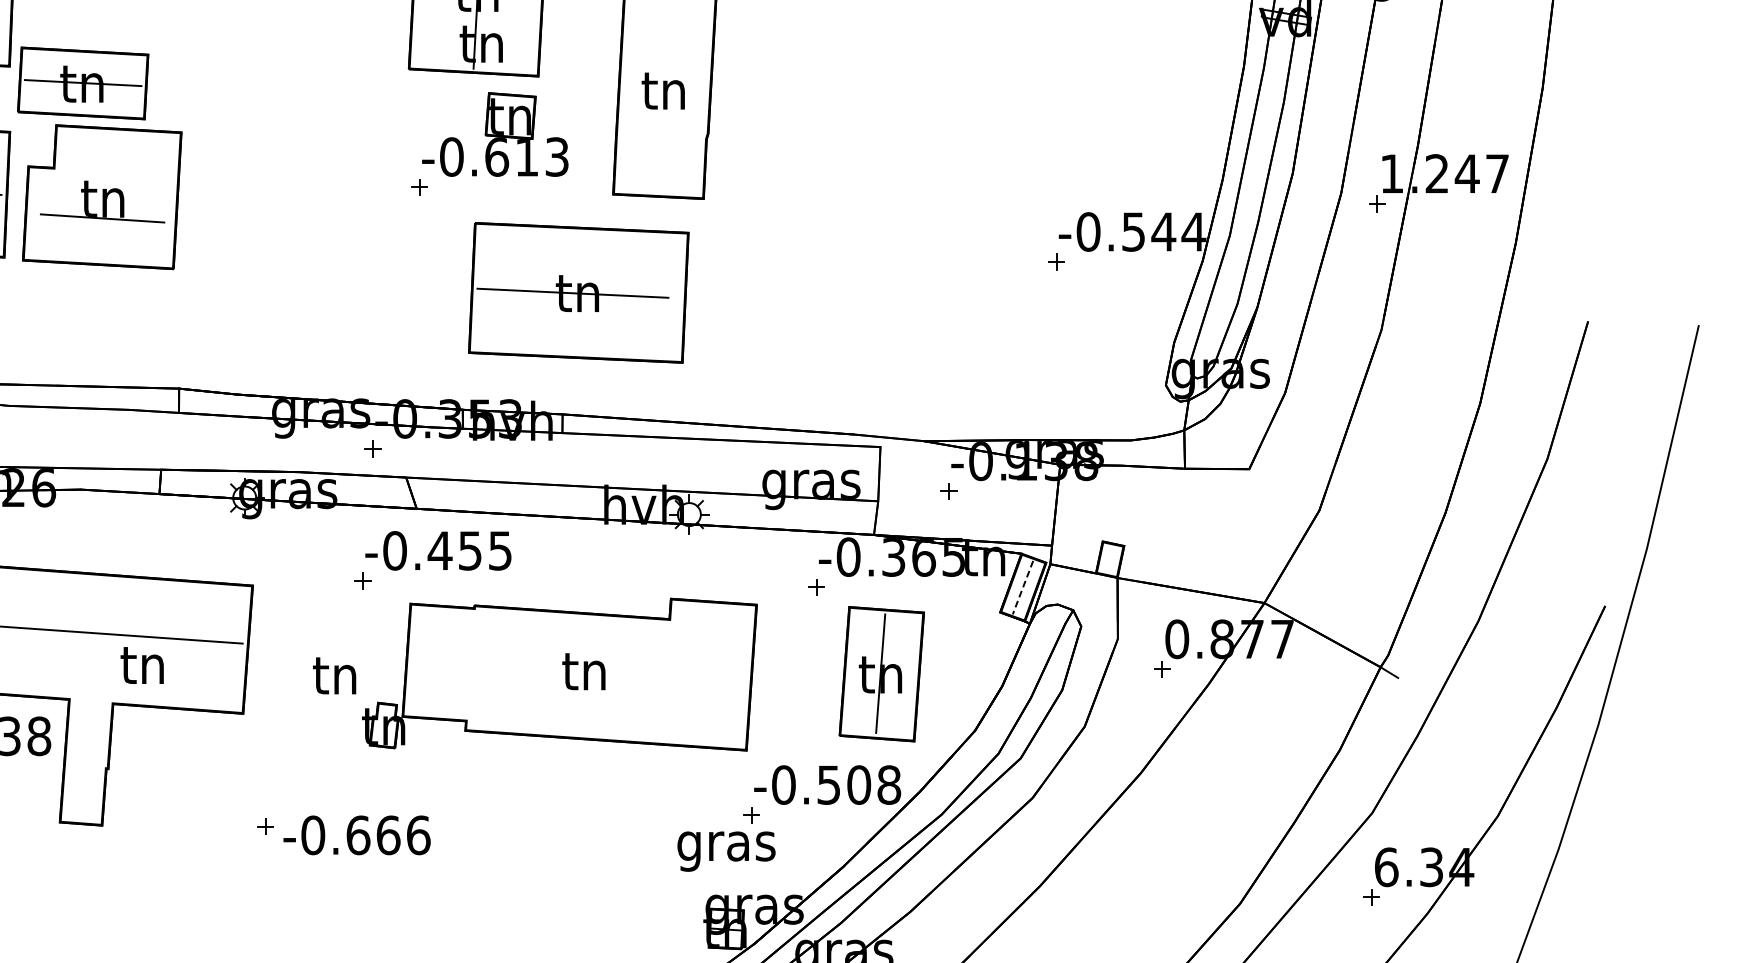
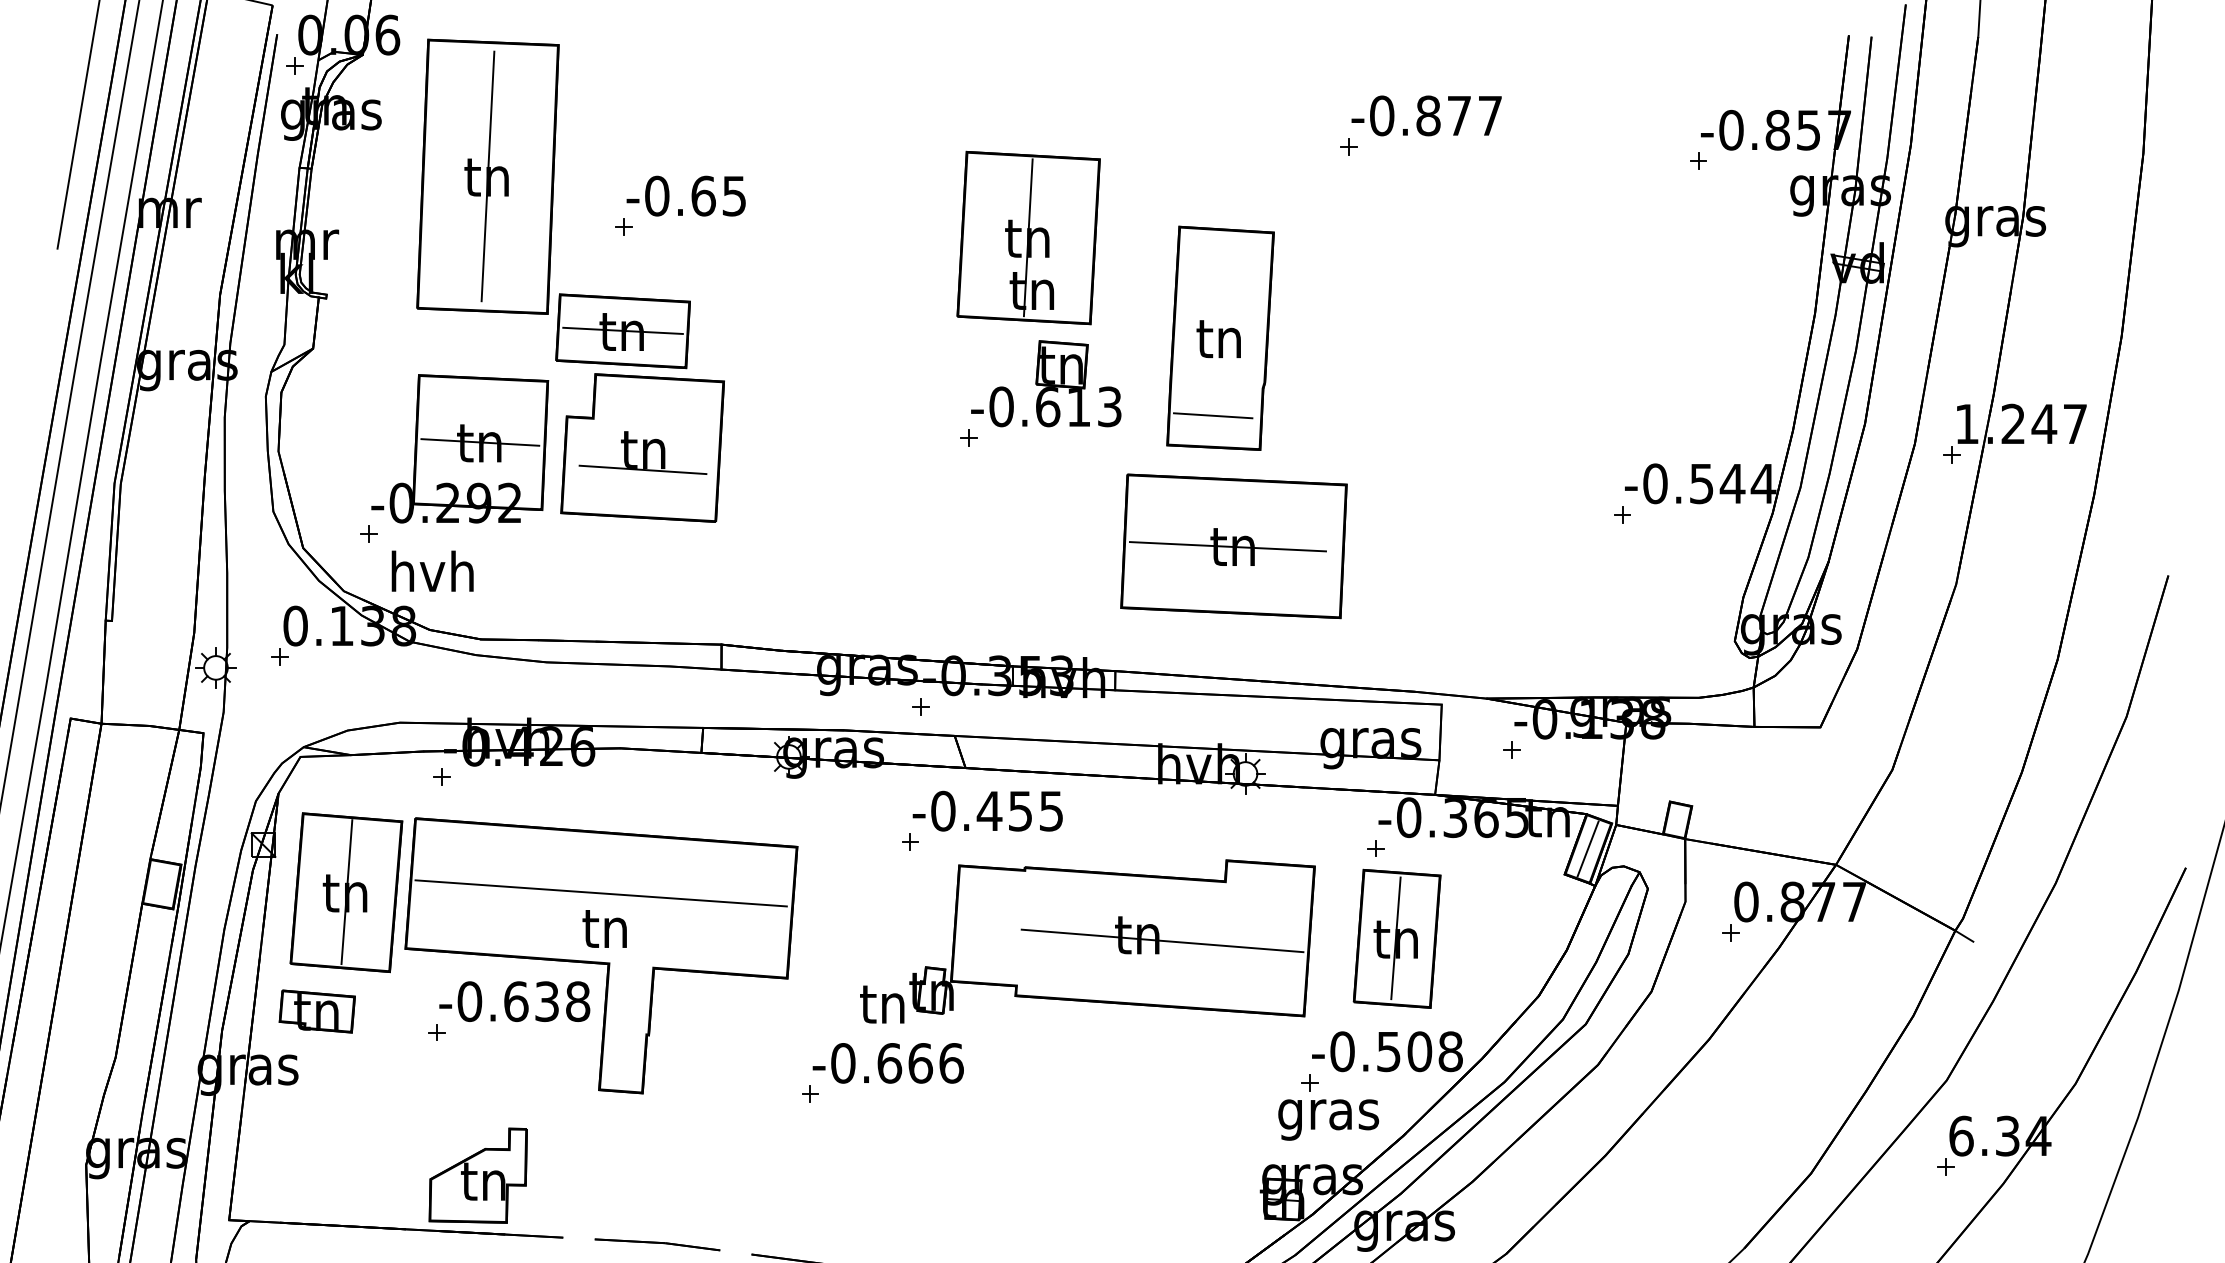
line: (657, 165) -> (1212, 415), added
part: (578, 293) -> (1233, 546), moved
line: (1022, 588) -> (1587, 849), dashed -> solid
text: (142, 665) -> (604, 928), moved
part: (881, 673) -> (1396, 938), moved
text: (334, 675) -> (882, 1004), moved
line: (608, 676) -> (1162, 940), added
text: (356, 835) -> (887, 1063), moved
text: (726, 851) -> (1328, 1119), moved

